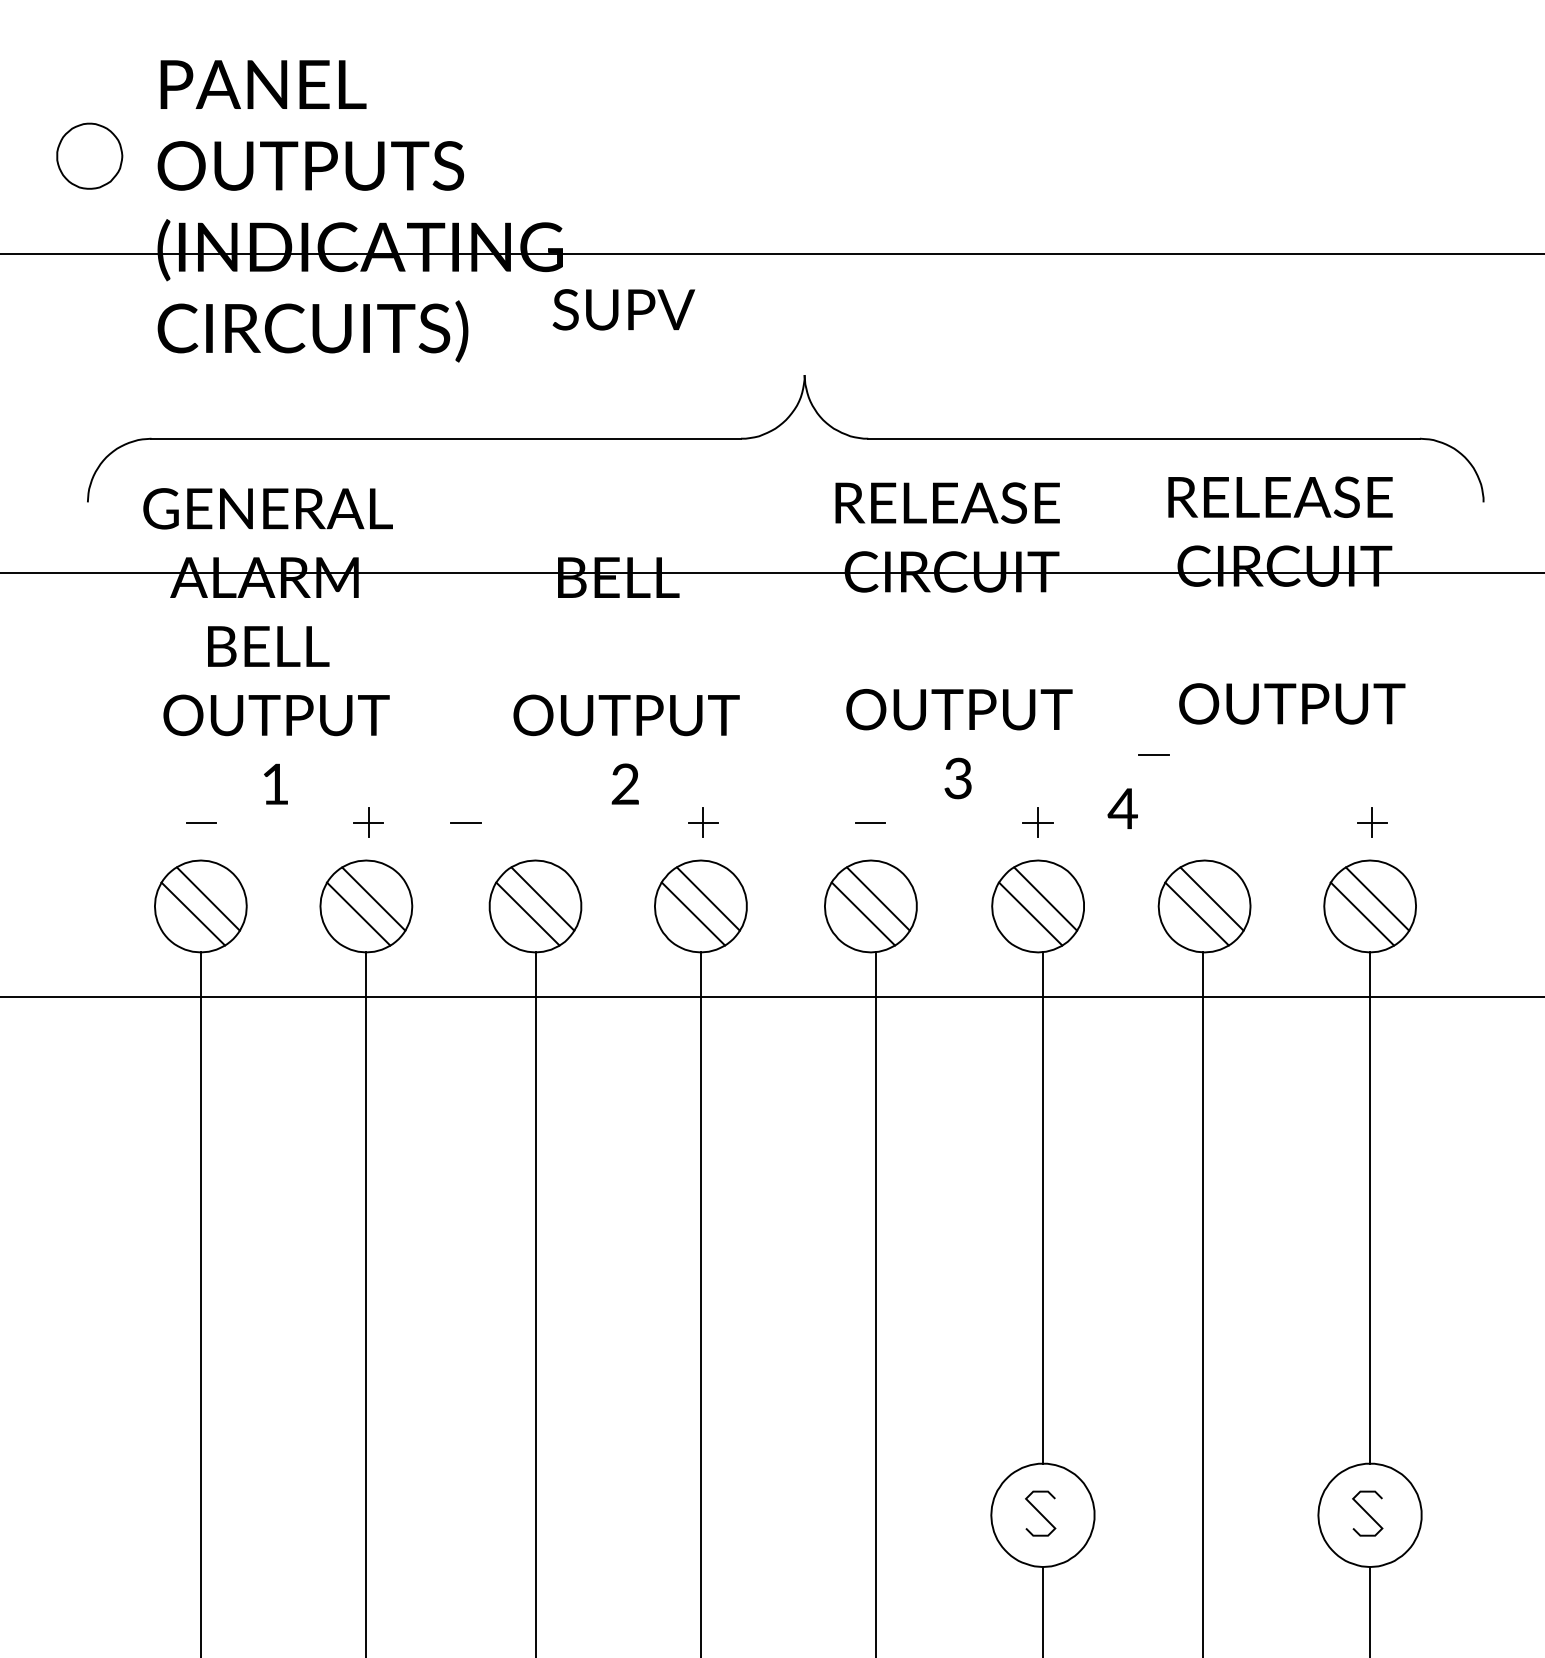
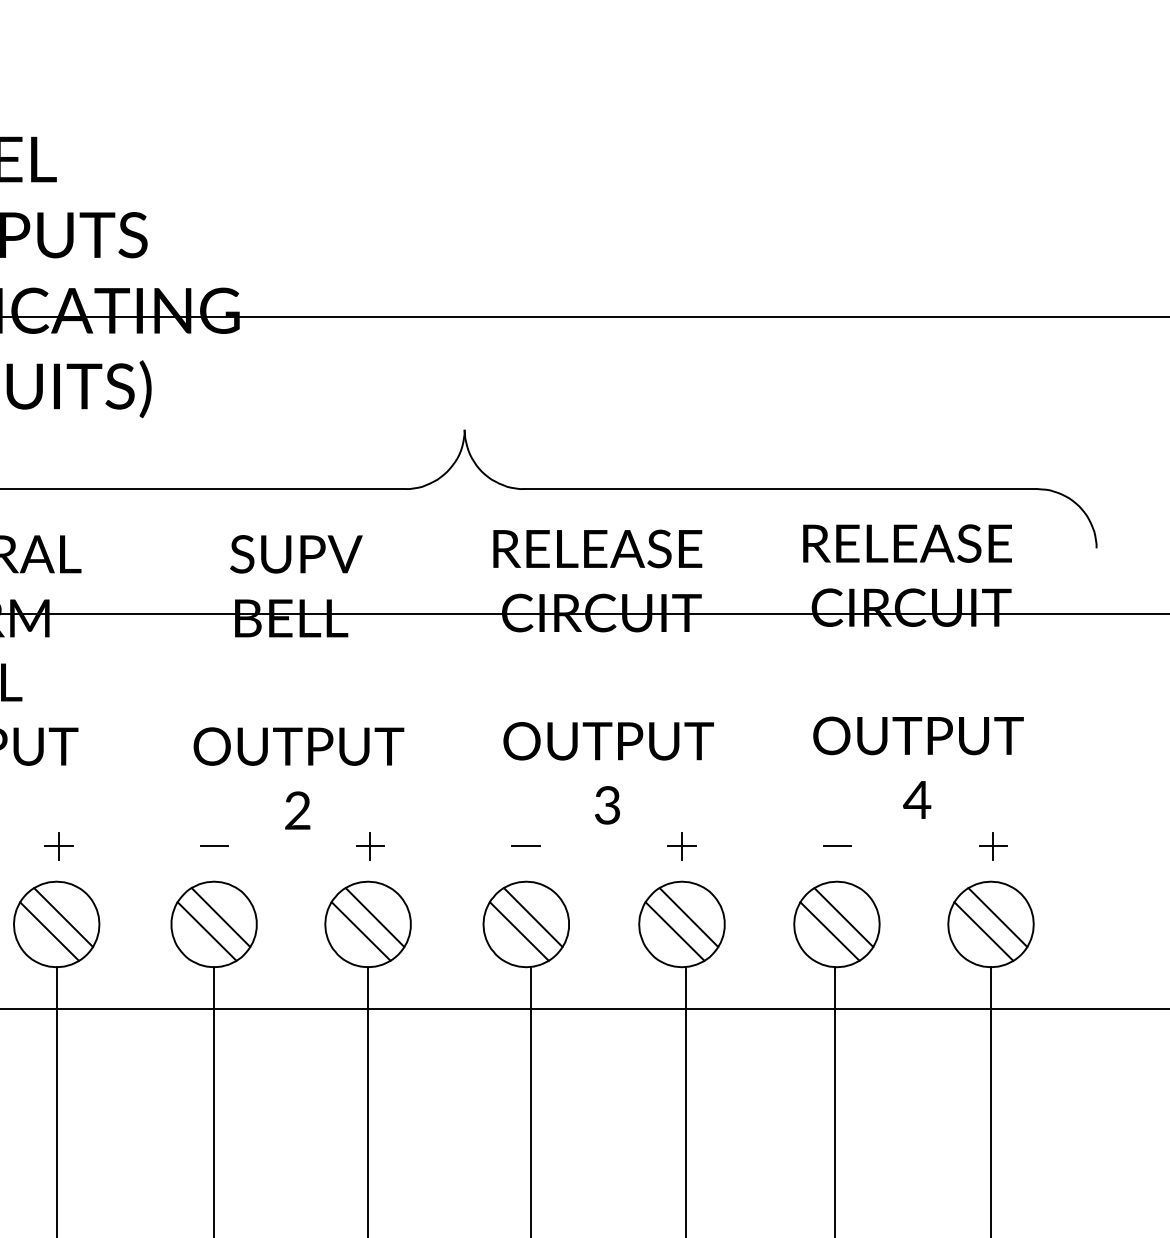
text: (623, 309) -> (296, 554), moved
line: (1153, 754) -> (836, 846), moved
text: (1122, 808) -> (916, 799), moved
line: (465, 822) -> (214, 846), moved

